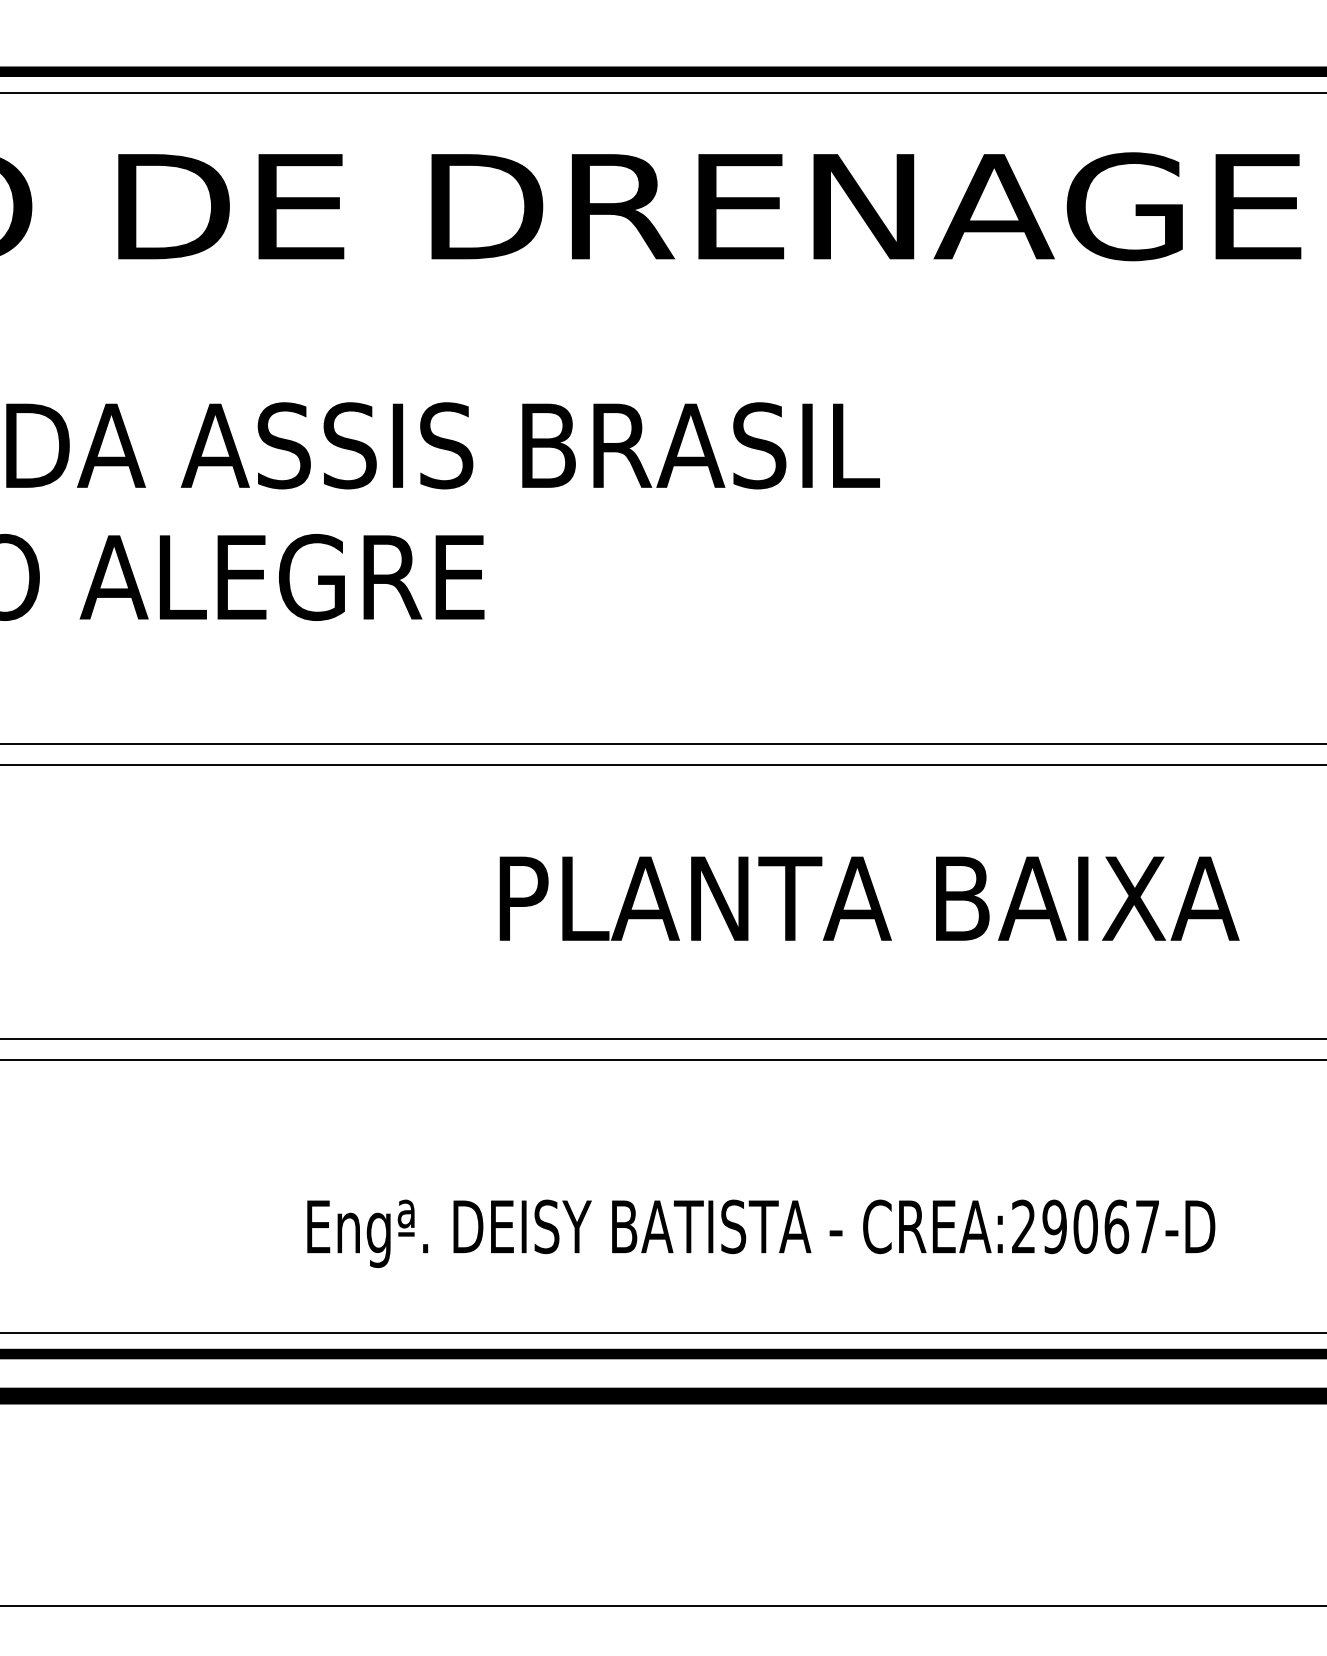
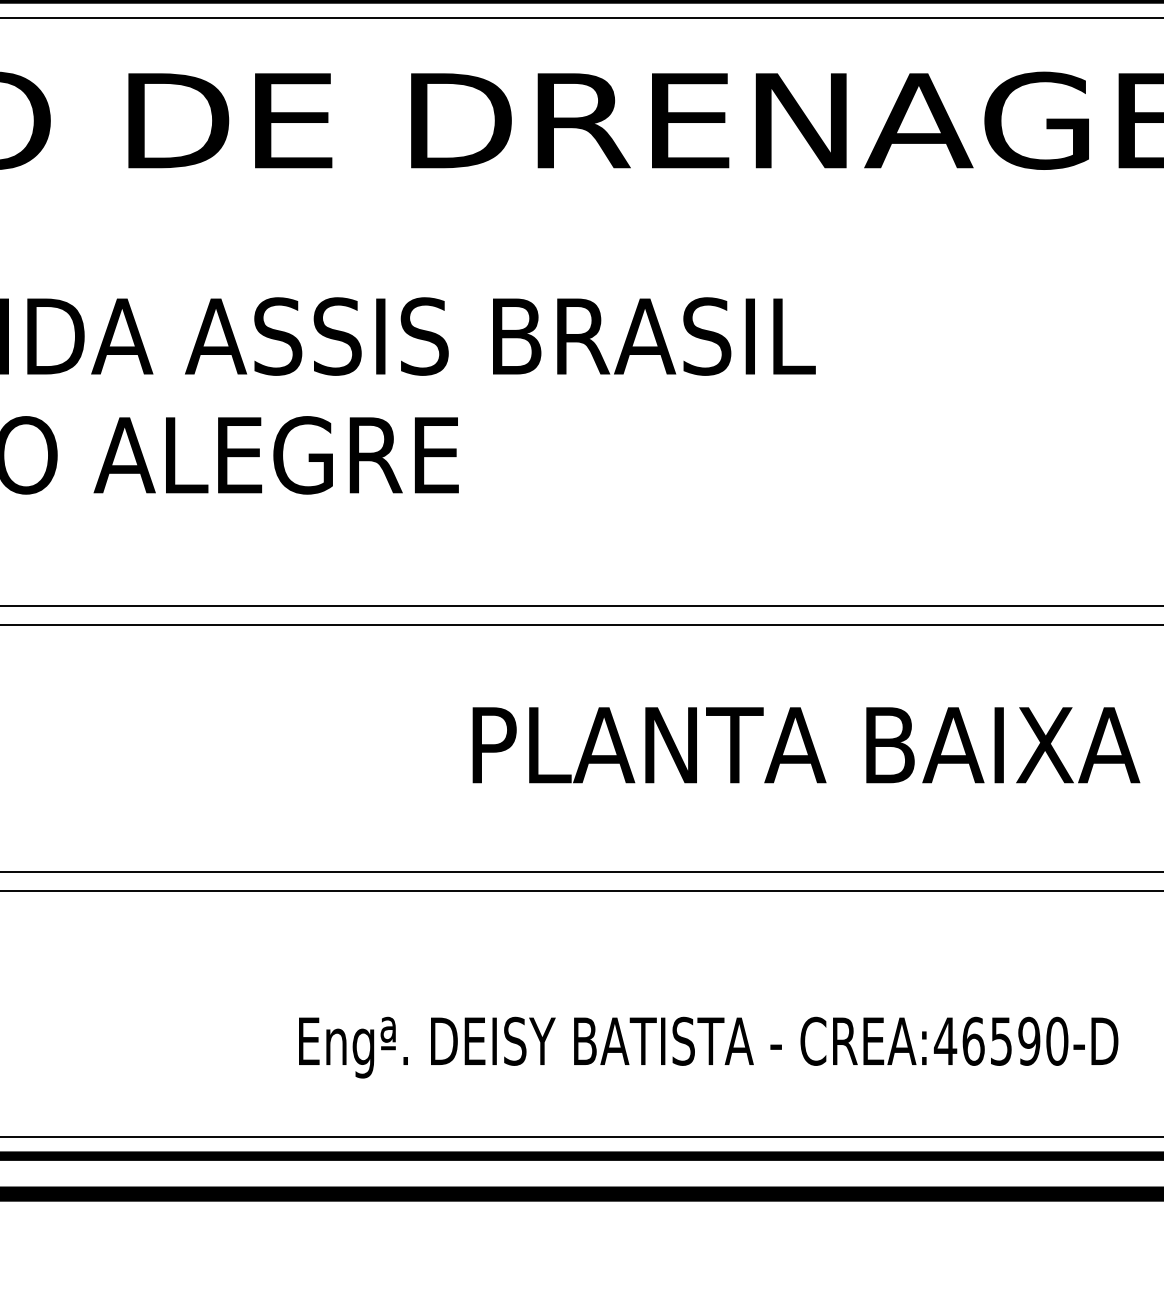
text: (1084, 1226) -> (1000, 1041), CREA:29067-D -> CREA:46590-D

